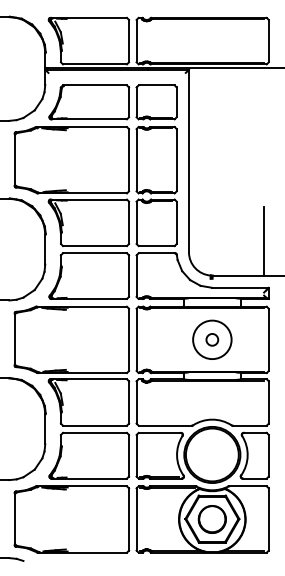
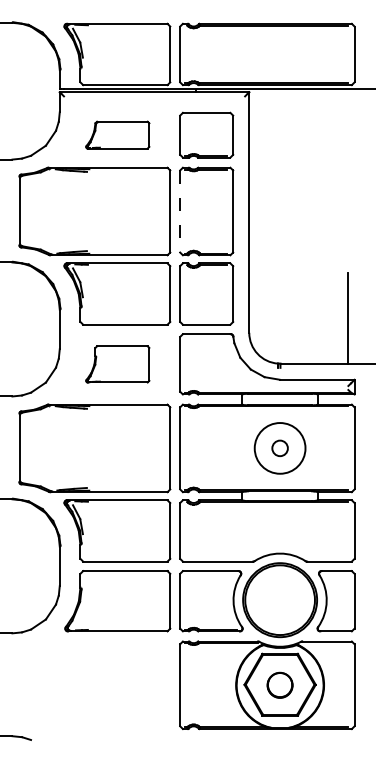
part: (89, 101) -> (117, 134), size x0.6
line: (136, 160) -> (180, 212), solid -> dashed
part: (89, 276) -> (117, 364), size x0.6
part: (71, 519) -> (94, 685), removed
part: (211, 519) -> (279, 685), size x0.7

